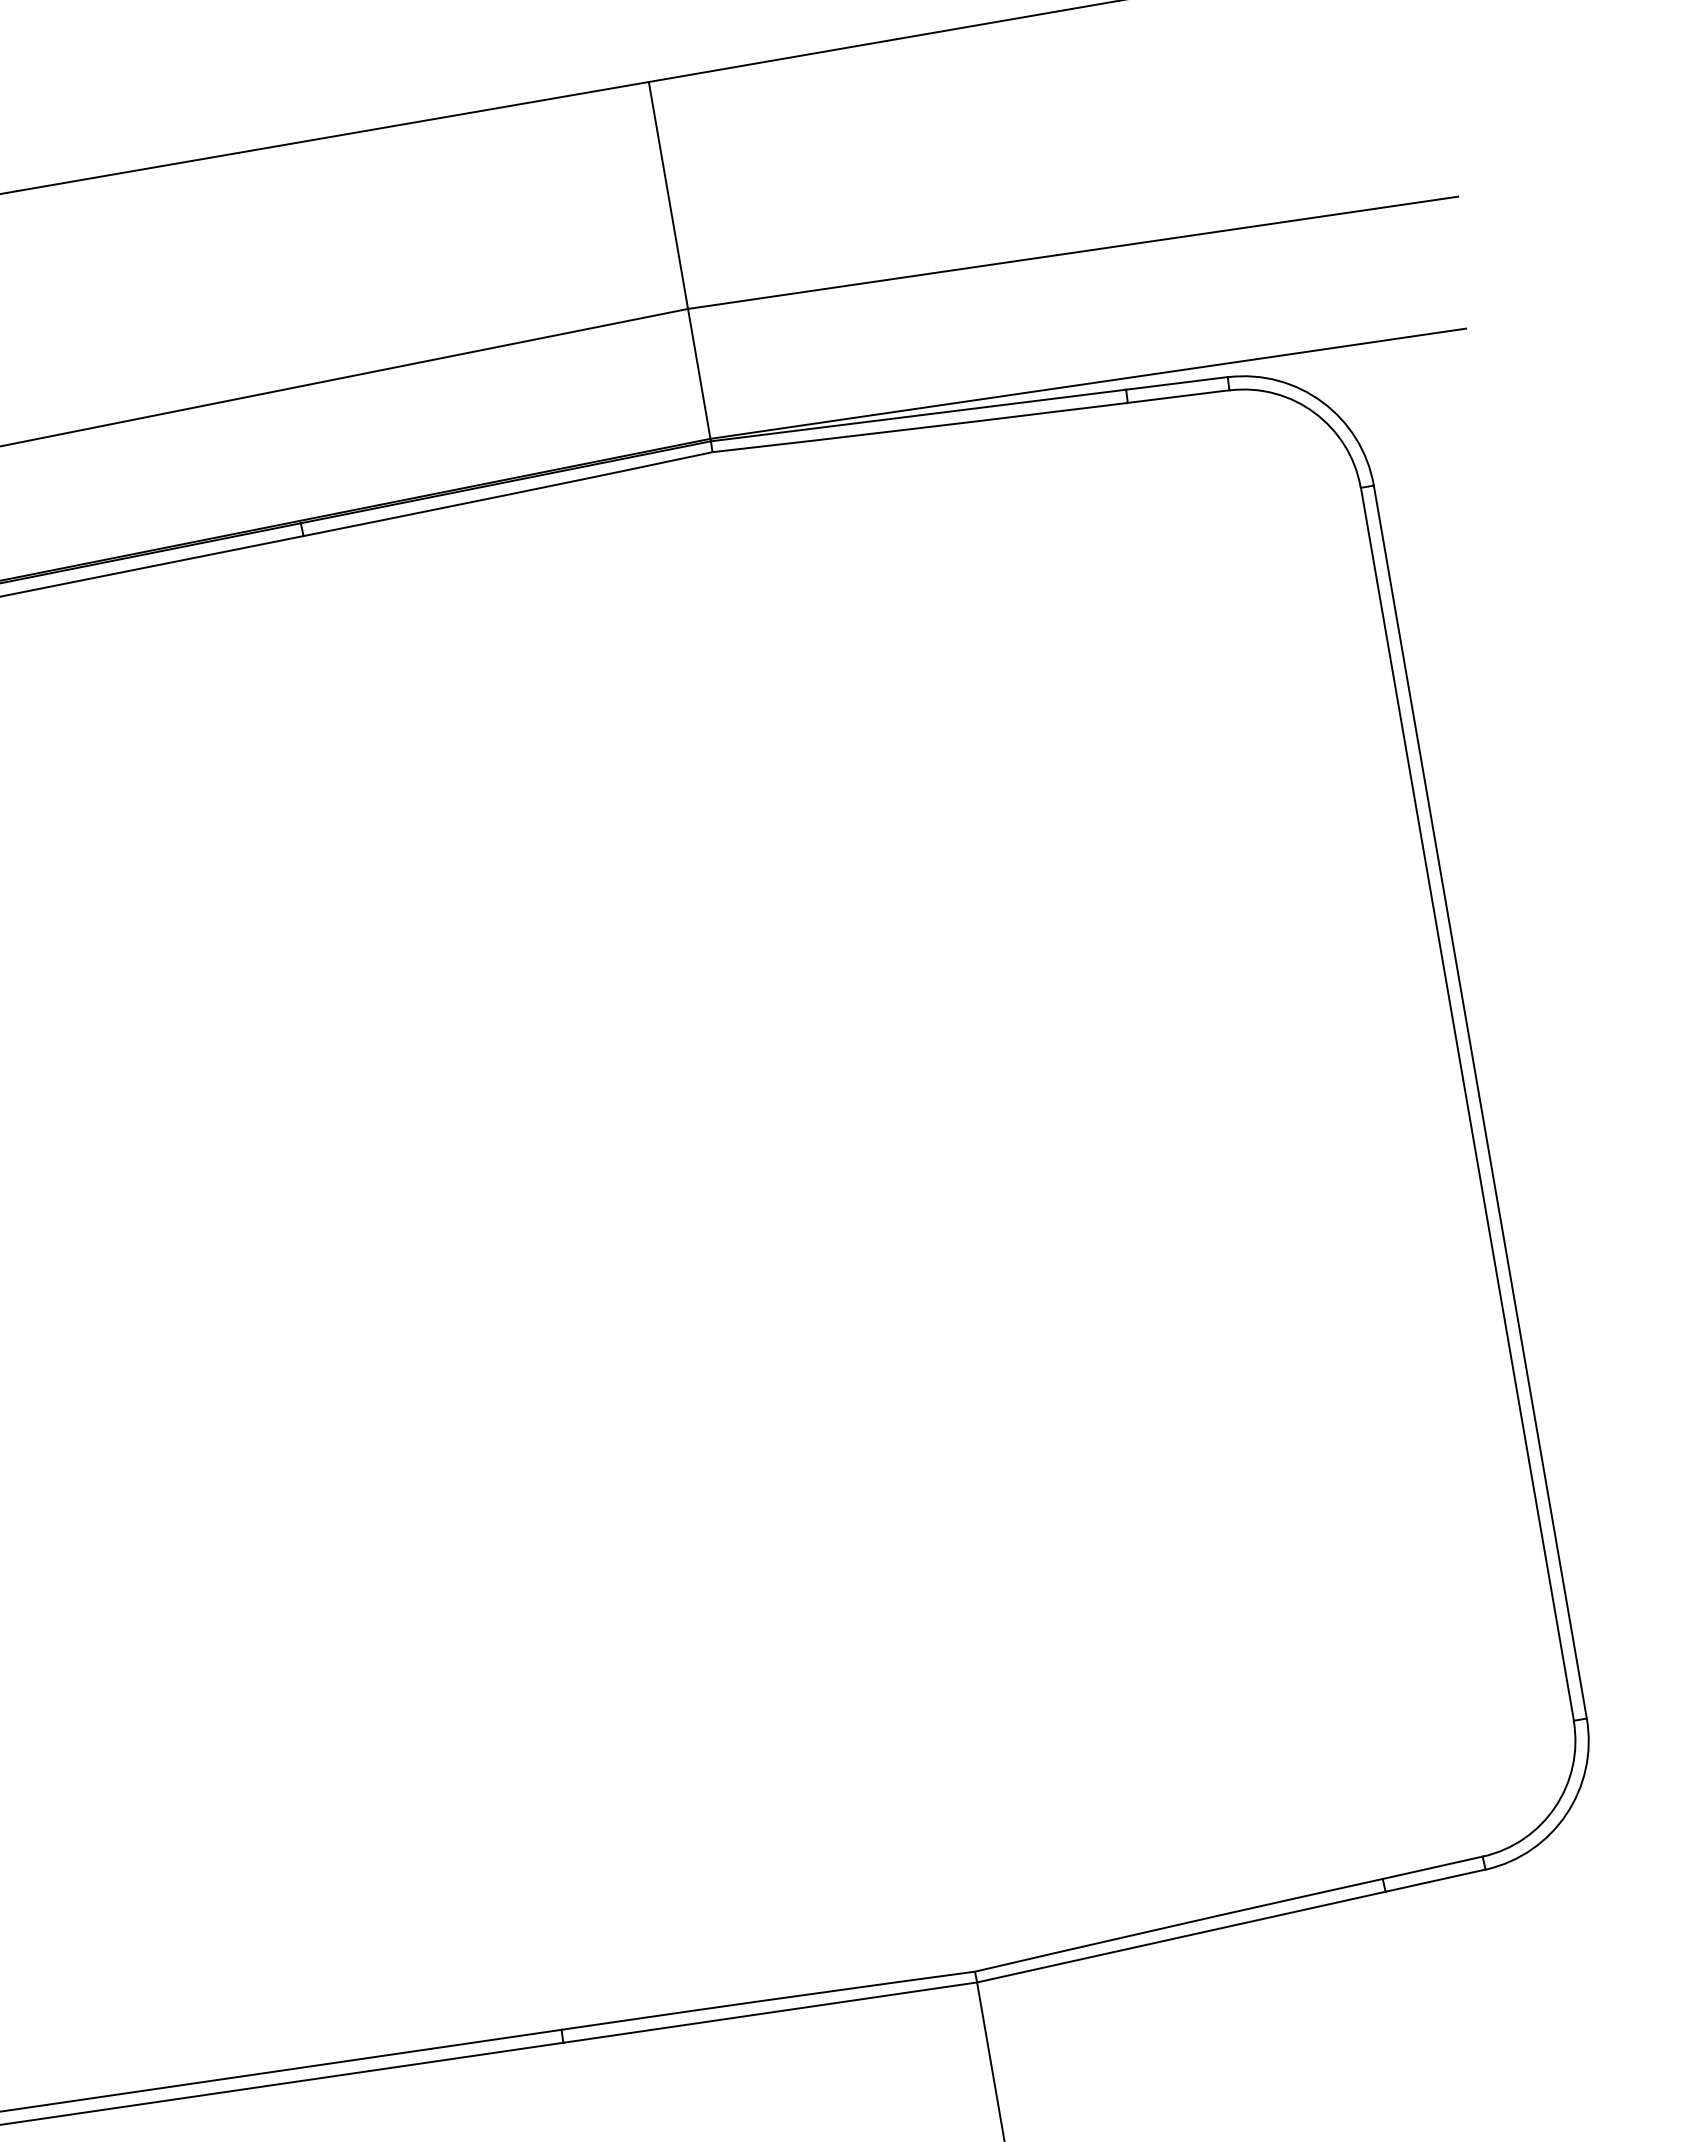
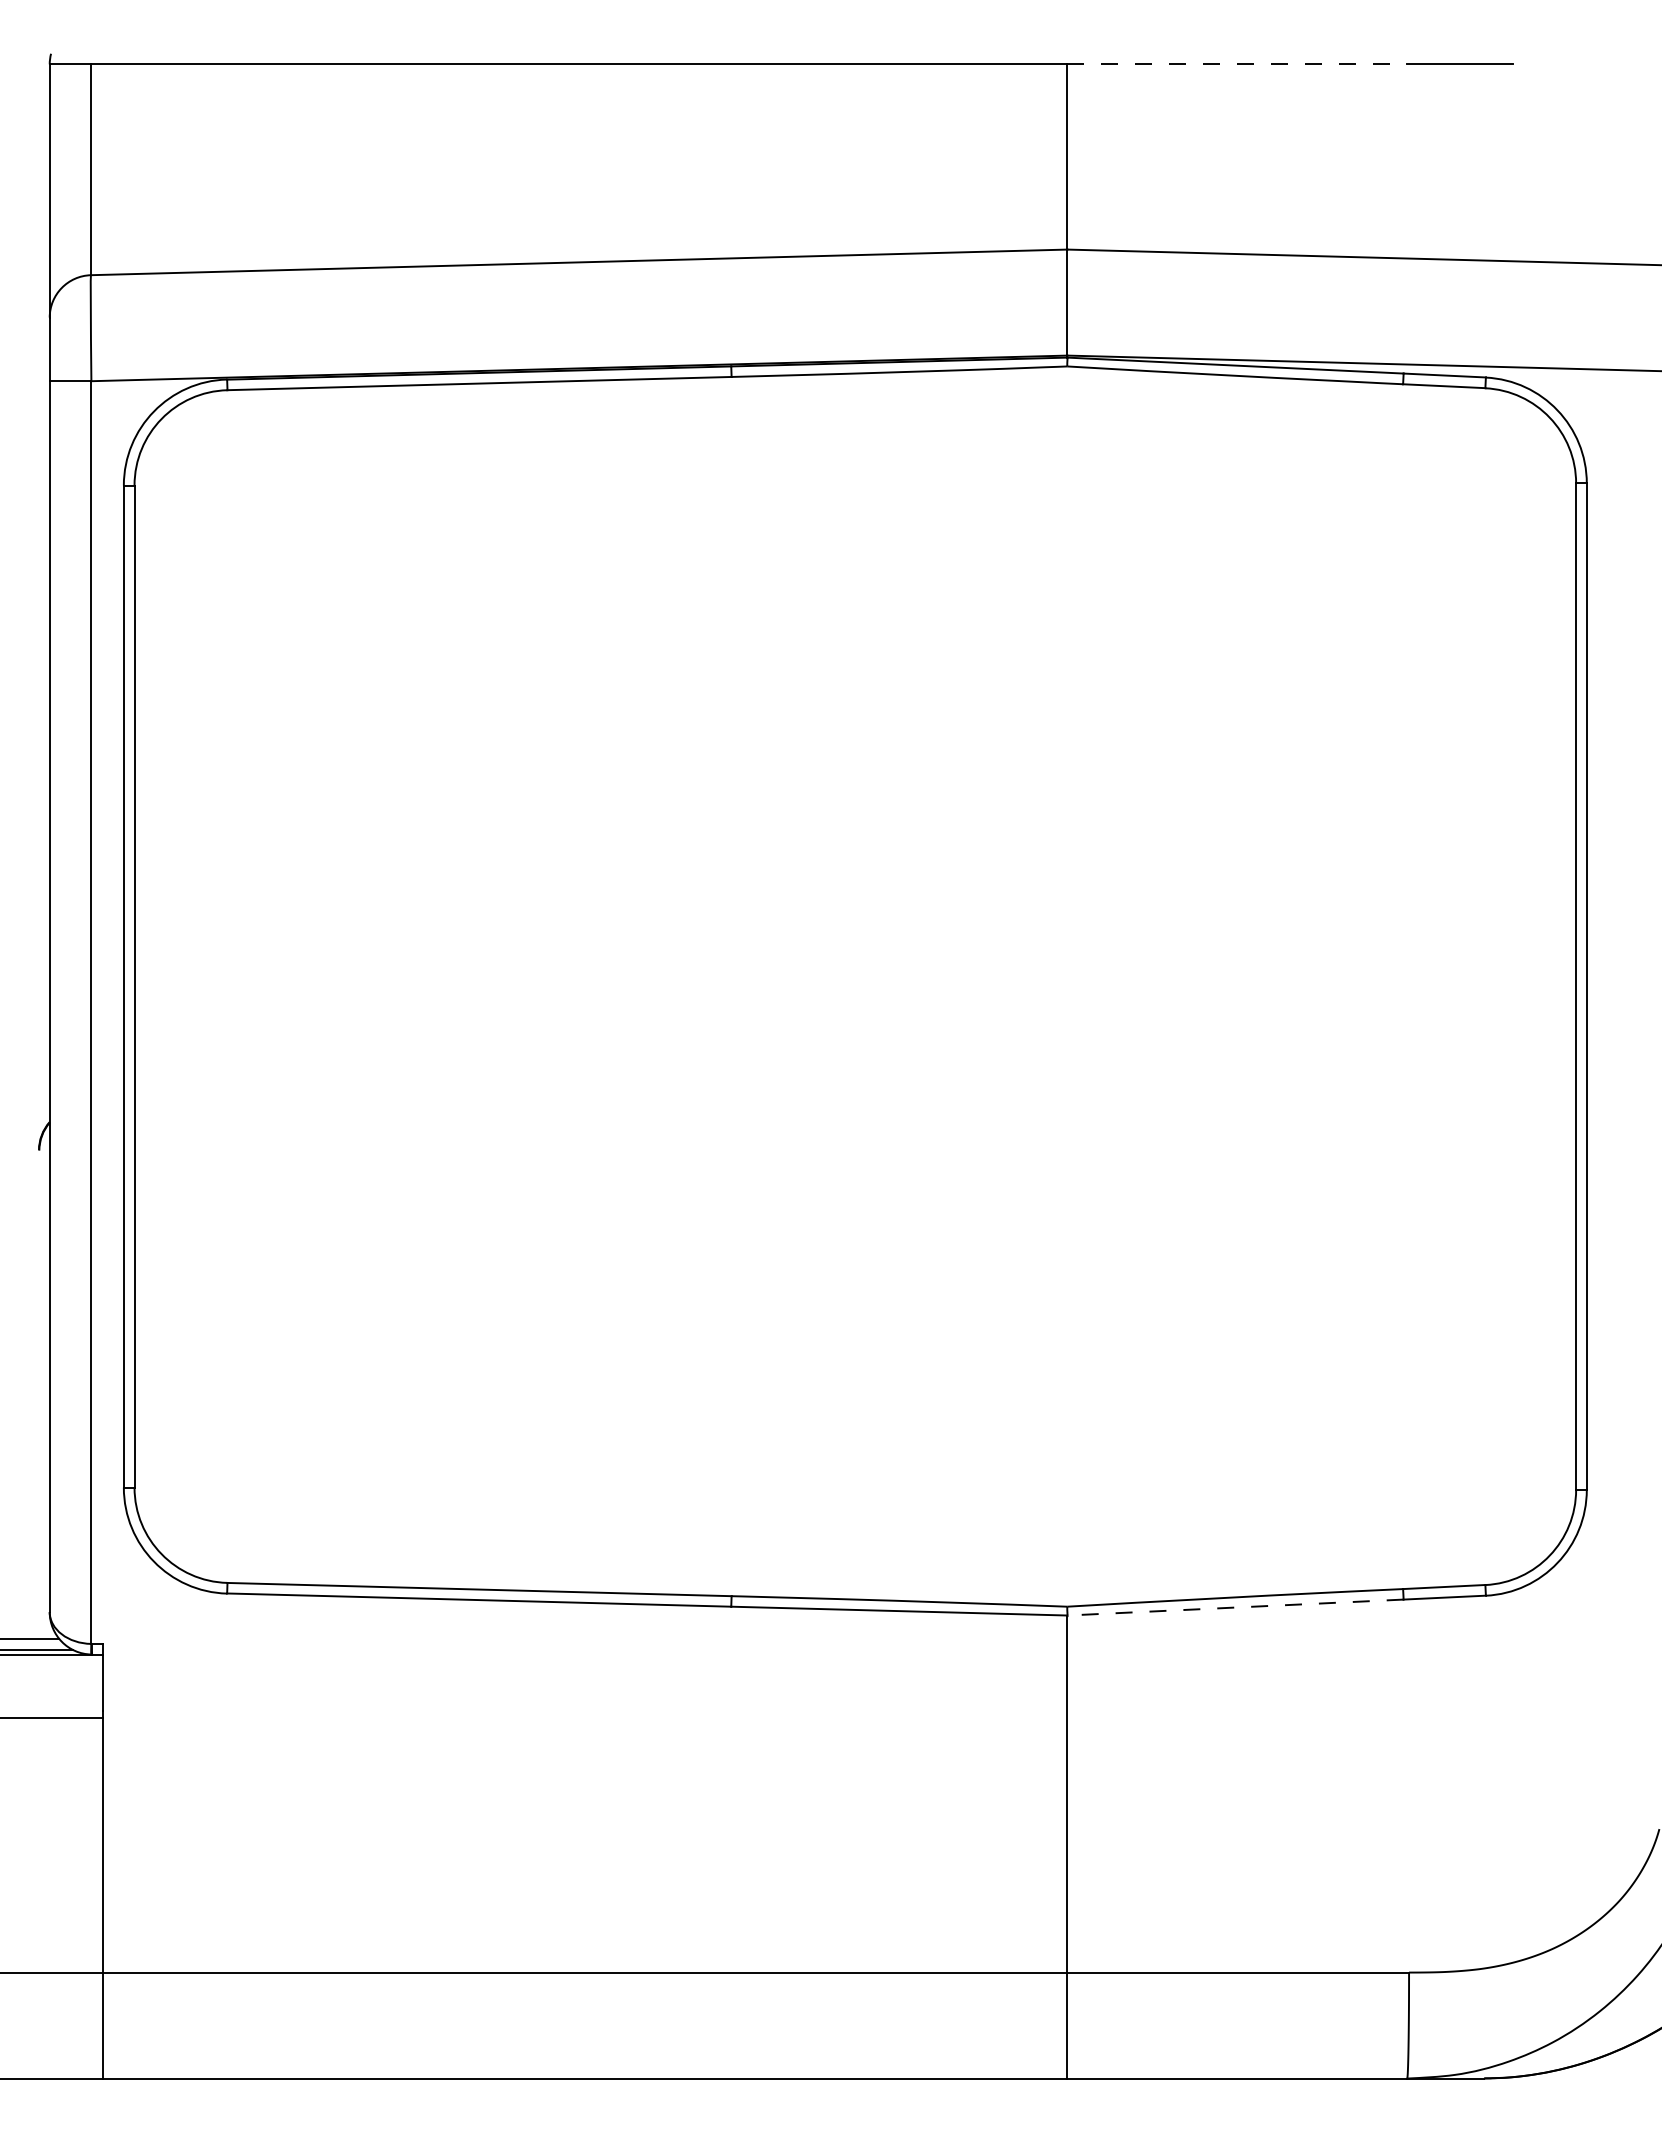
line: (857, 46) -> (1237, 64), solid -> dashed
line: (1181, 1937) -> (1235, 1607), solid -> dashed

